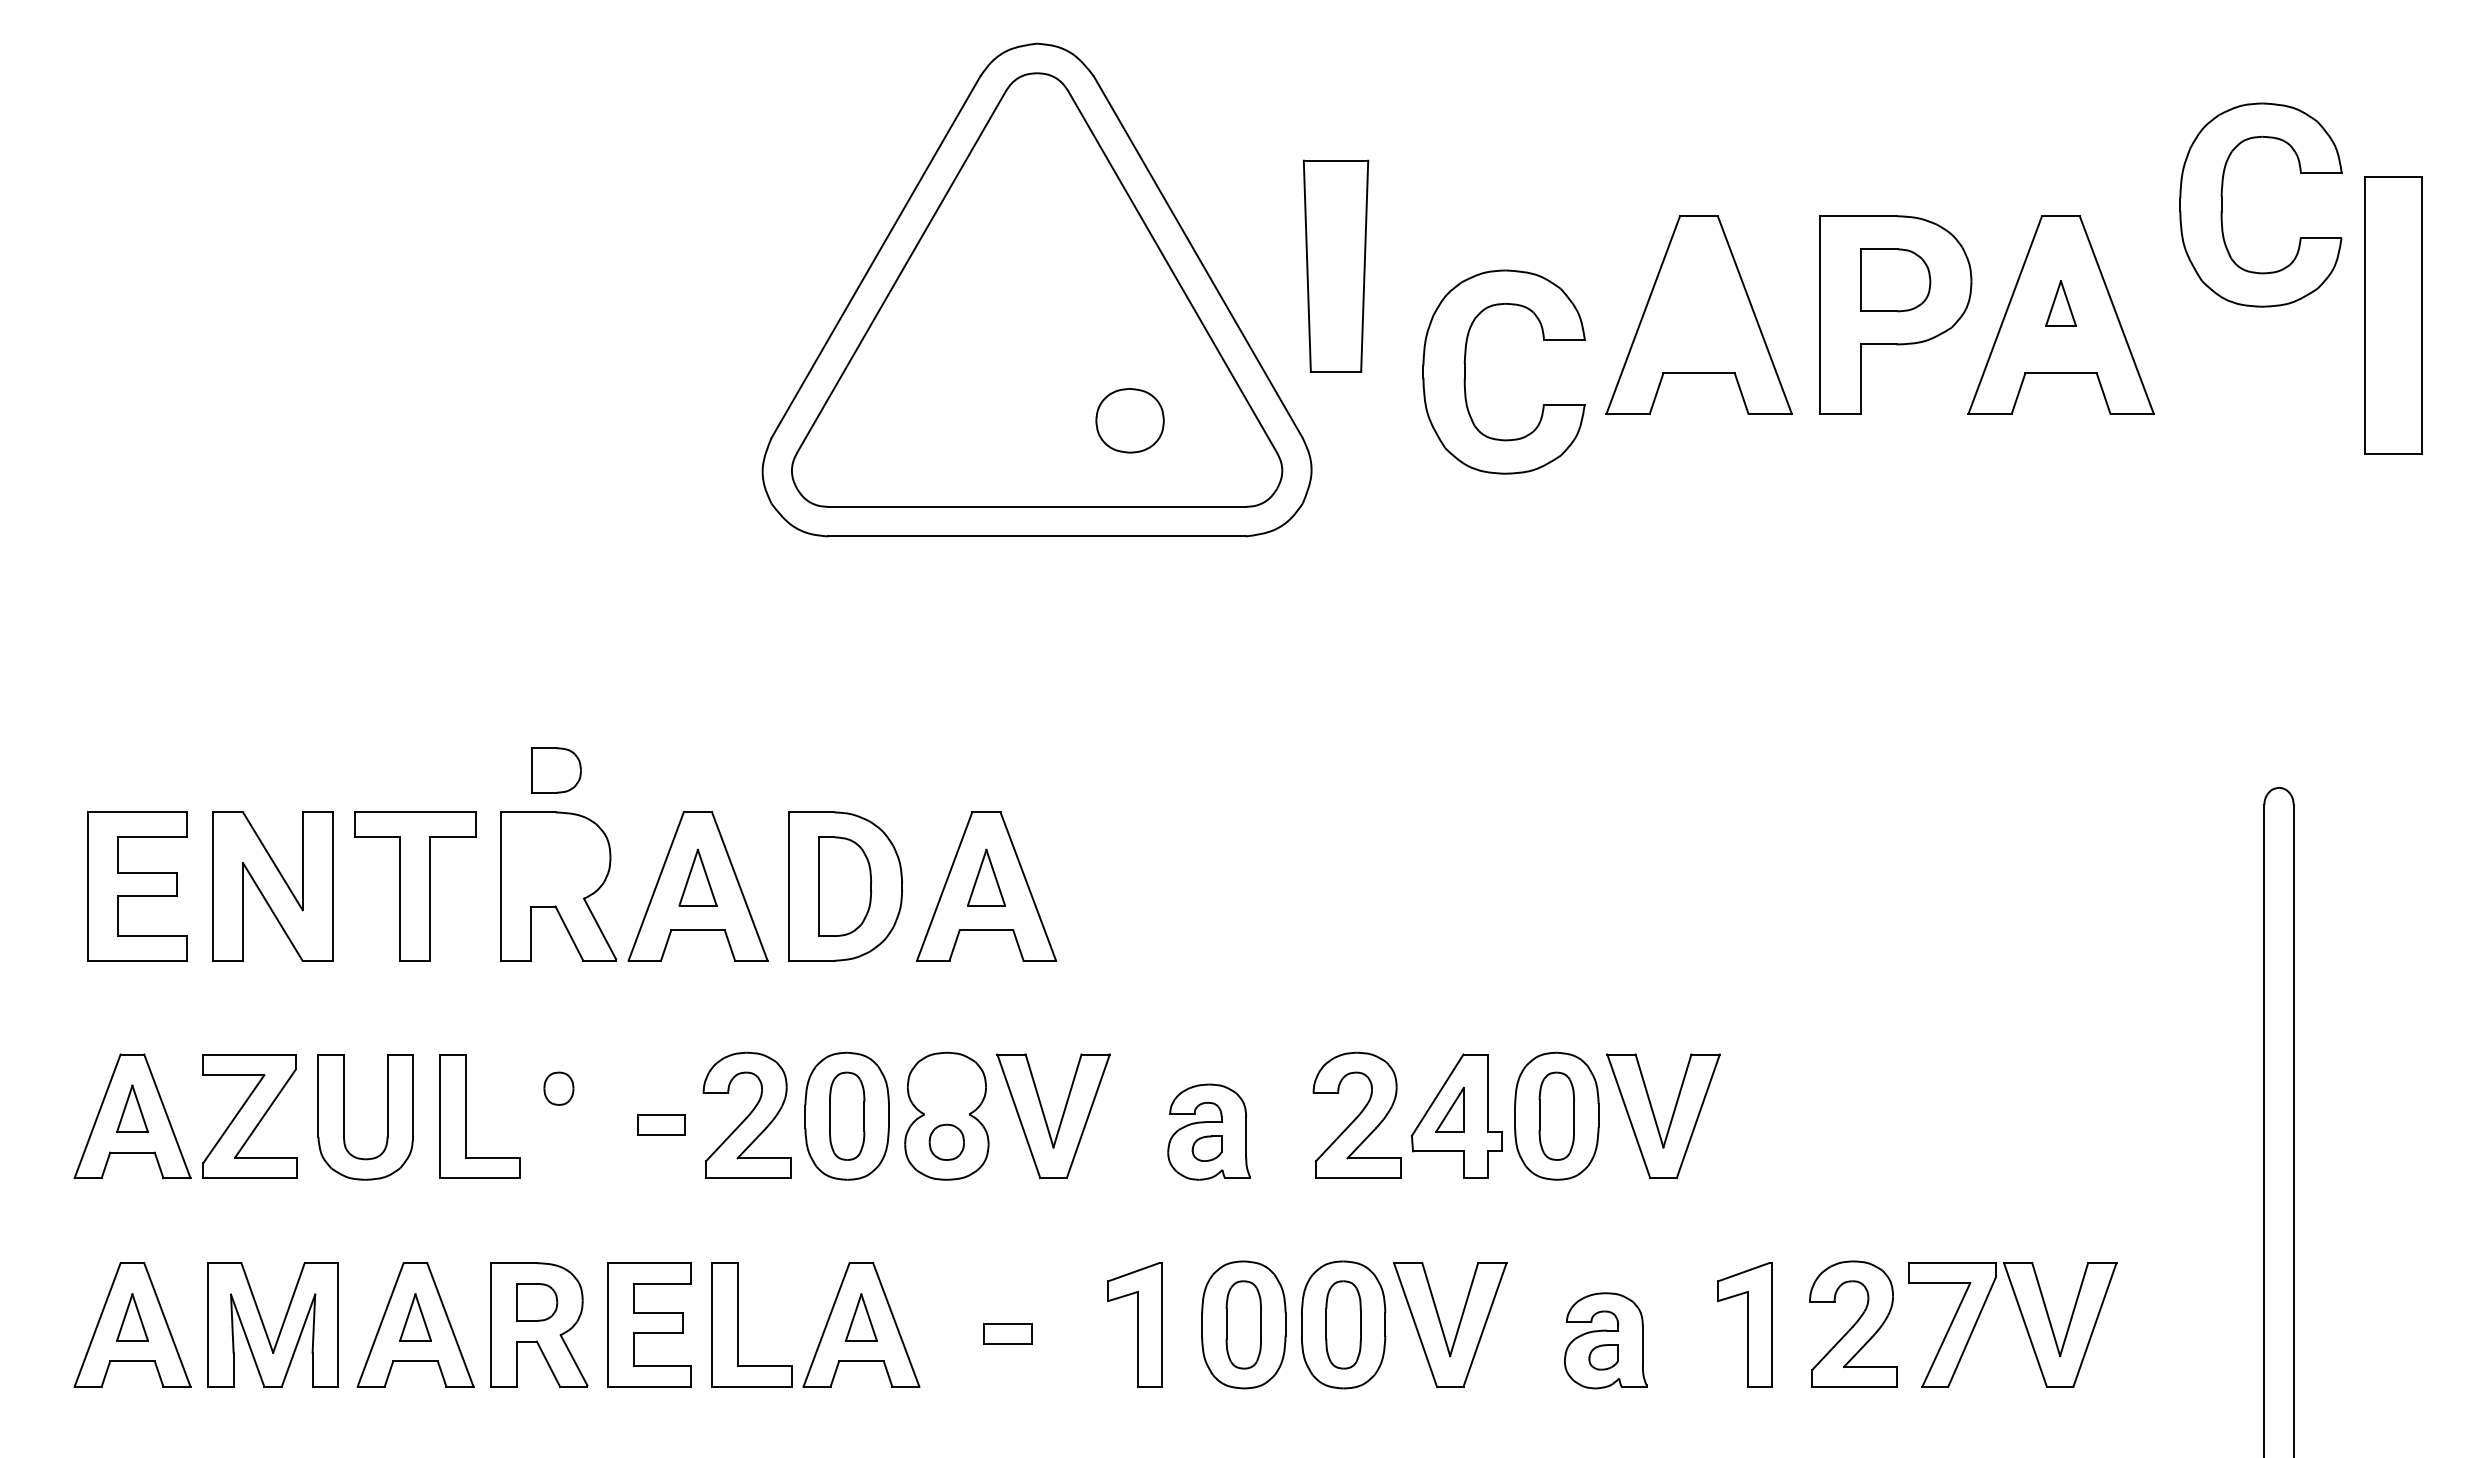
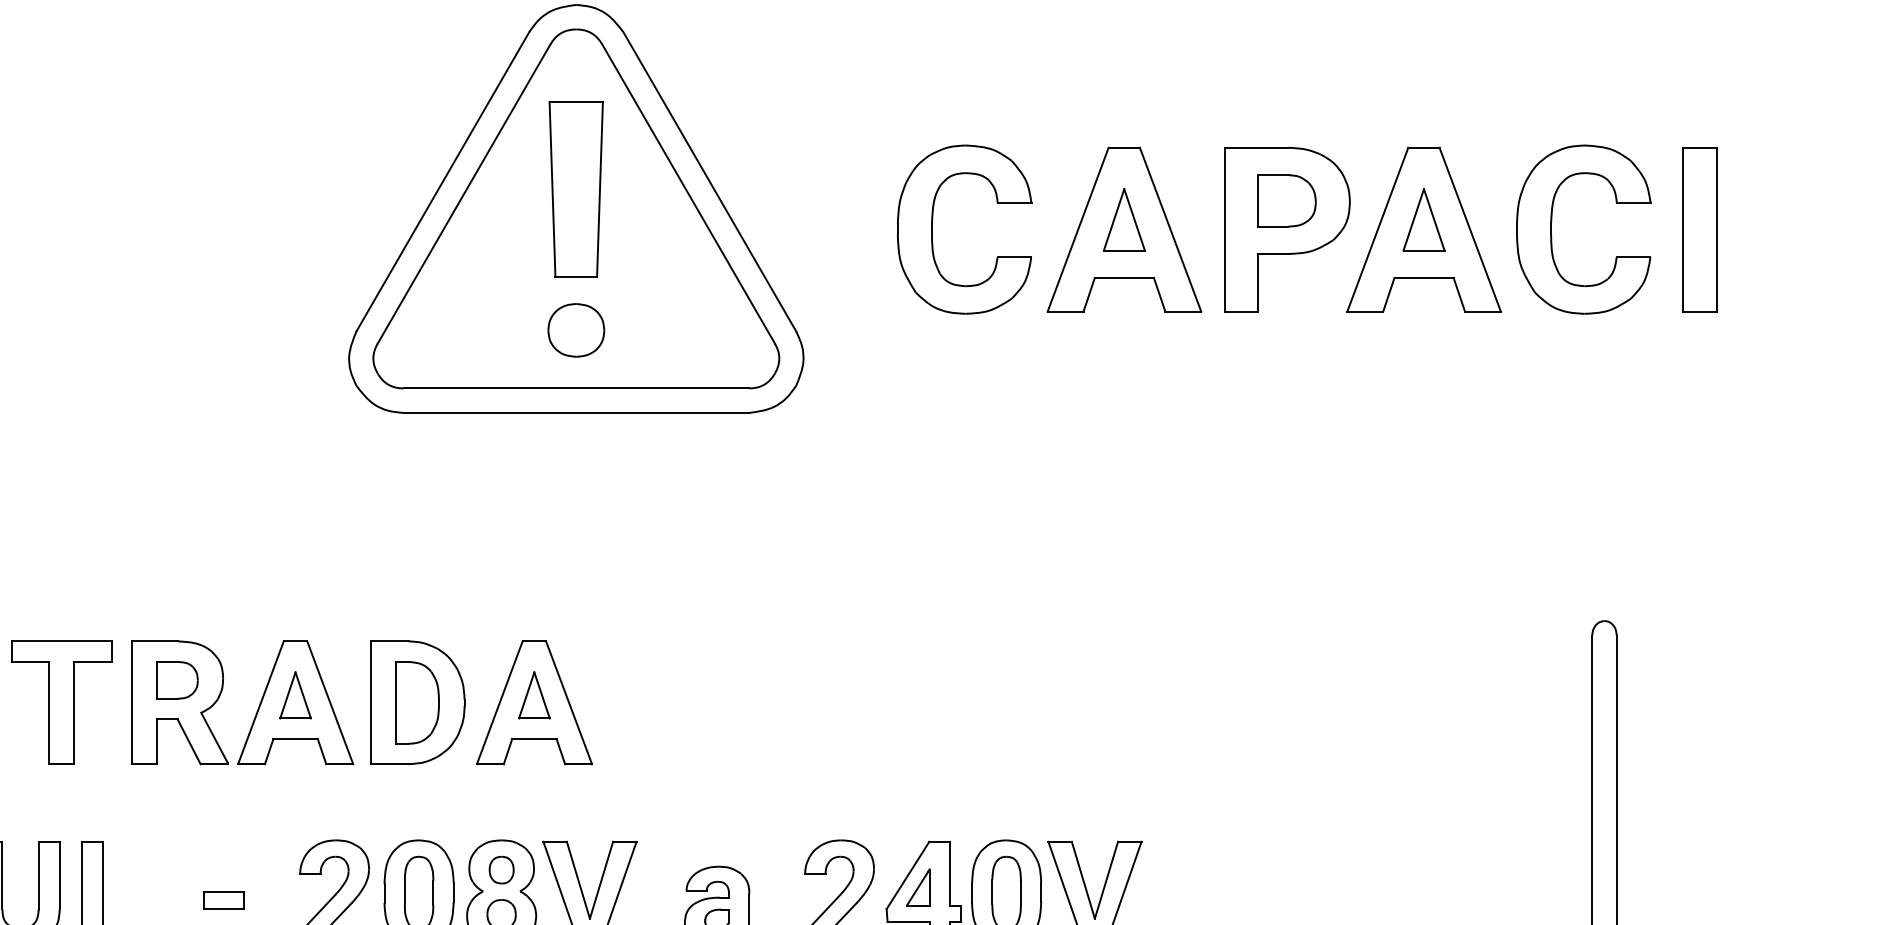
part: (2222, 204) -> (1551, 229), moved
part: (1335, 265) -> (575, 188), moved
part: (1698, 303) -> (1123, 220), added
part: (2060, 303) -> (1423, 220), size x1.67
part: (2393, 314) -> (1699, 229), size x0.71
part: (1465, 371) -> (932, 229), moved
part: (1129, 420) -> (575, 330), moved
part: (556, 770) -> (177, 680), moved
part: (558, 1088) -> (501, 869), moved
part: (661, 1124) -> (223, 899), moved

